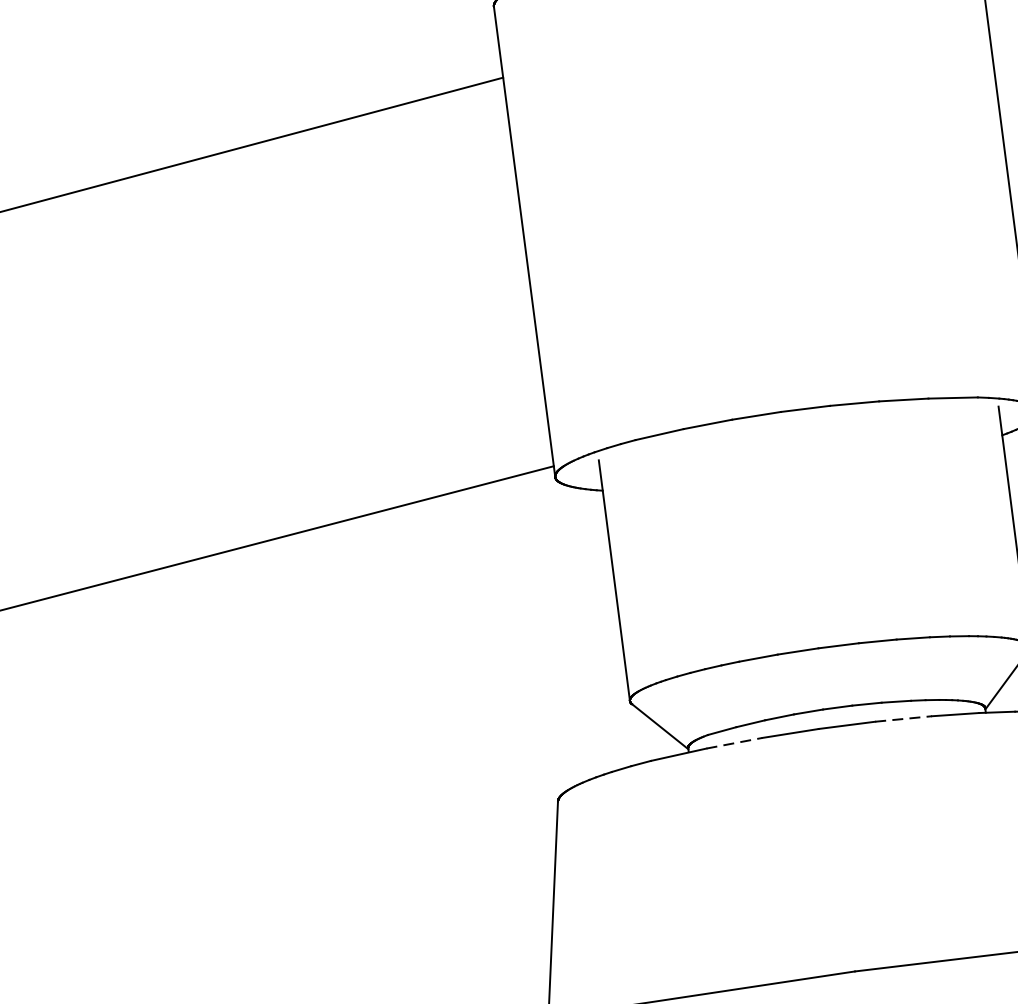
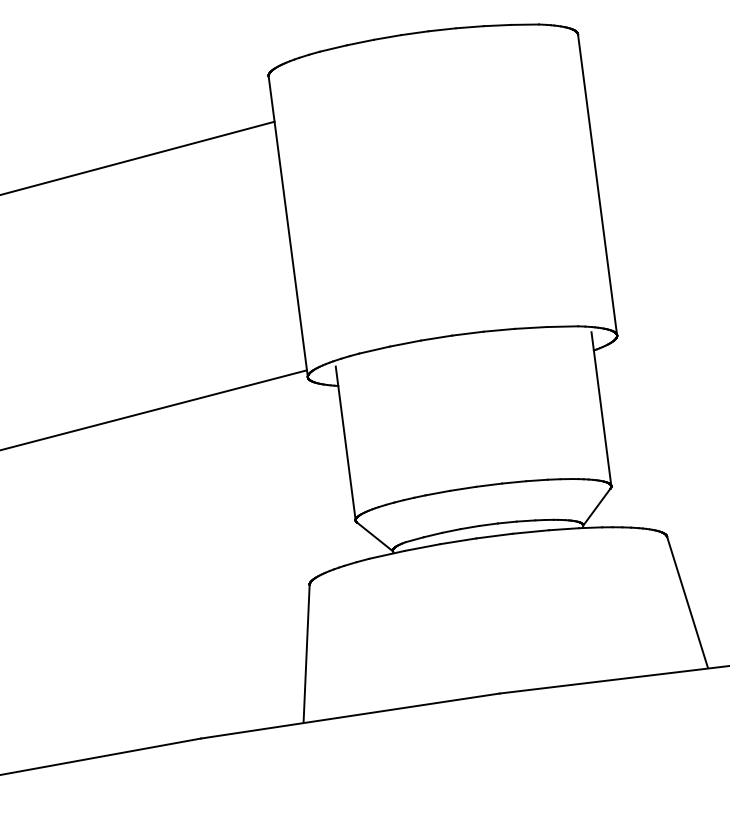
line: (904, 718) -> (531, 531), dashed -> solid
line: (735, 743) -> (423, 547), dashed -> solid

